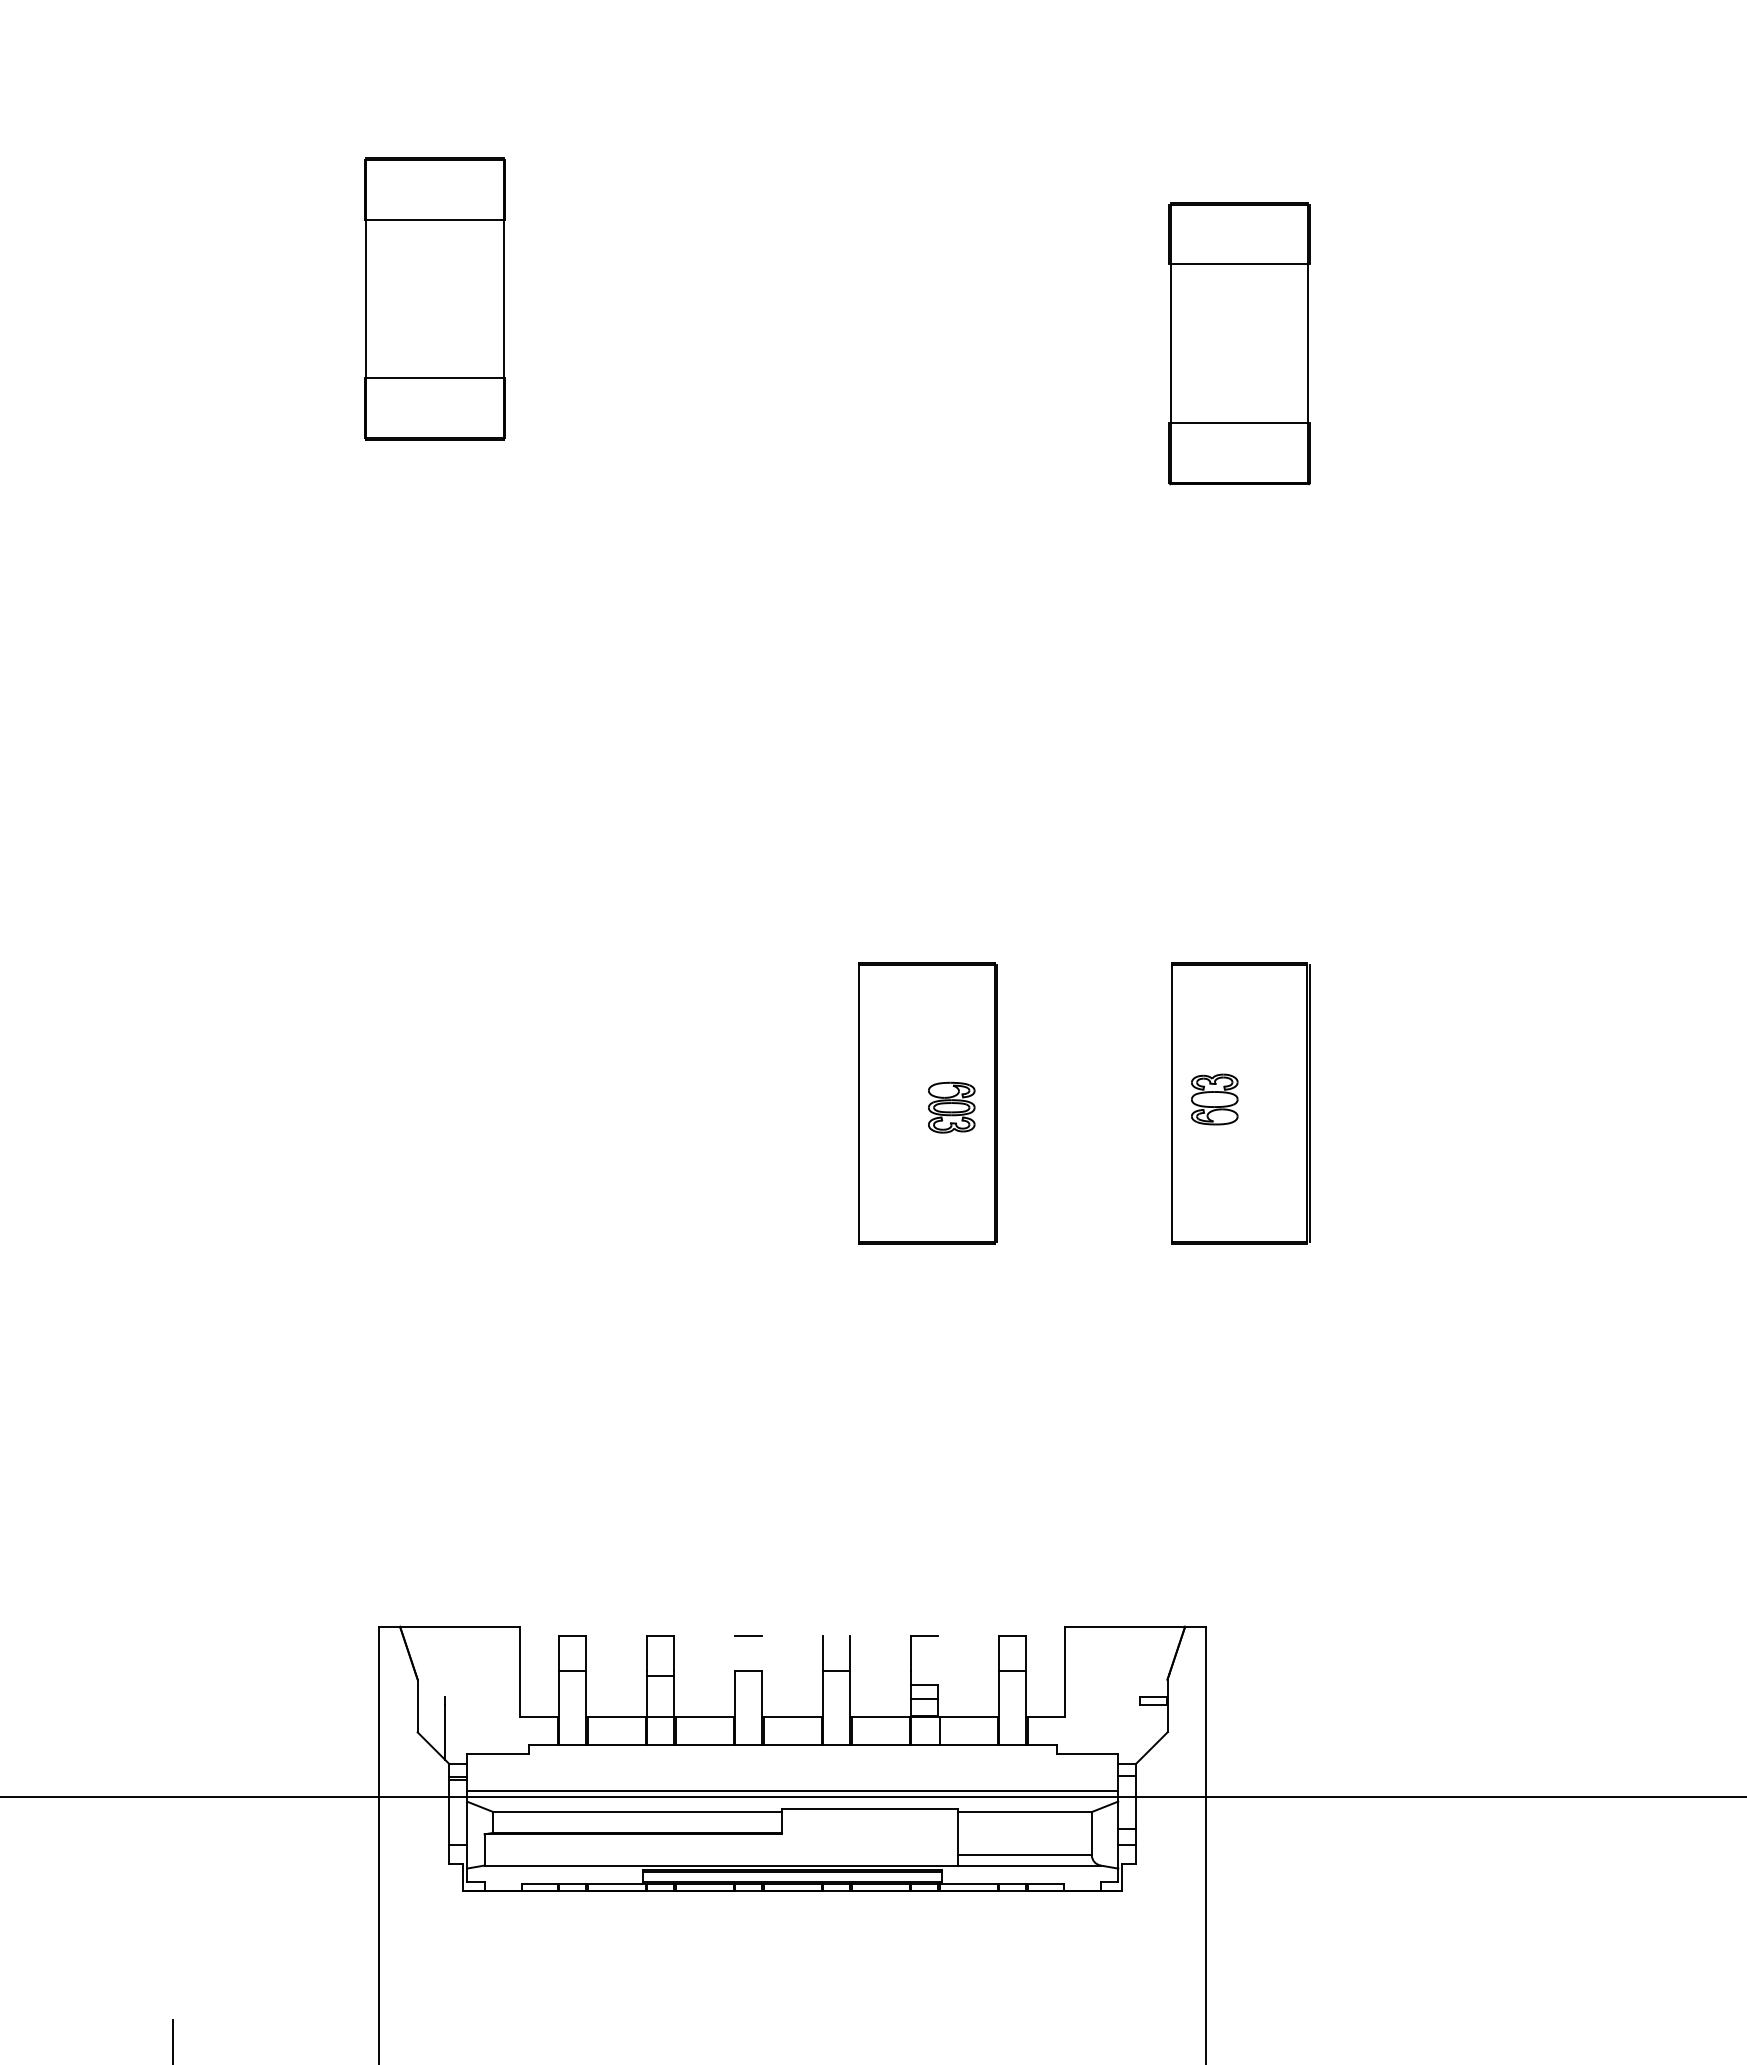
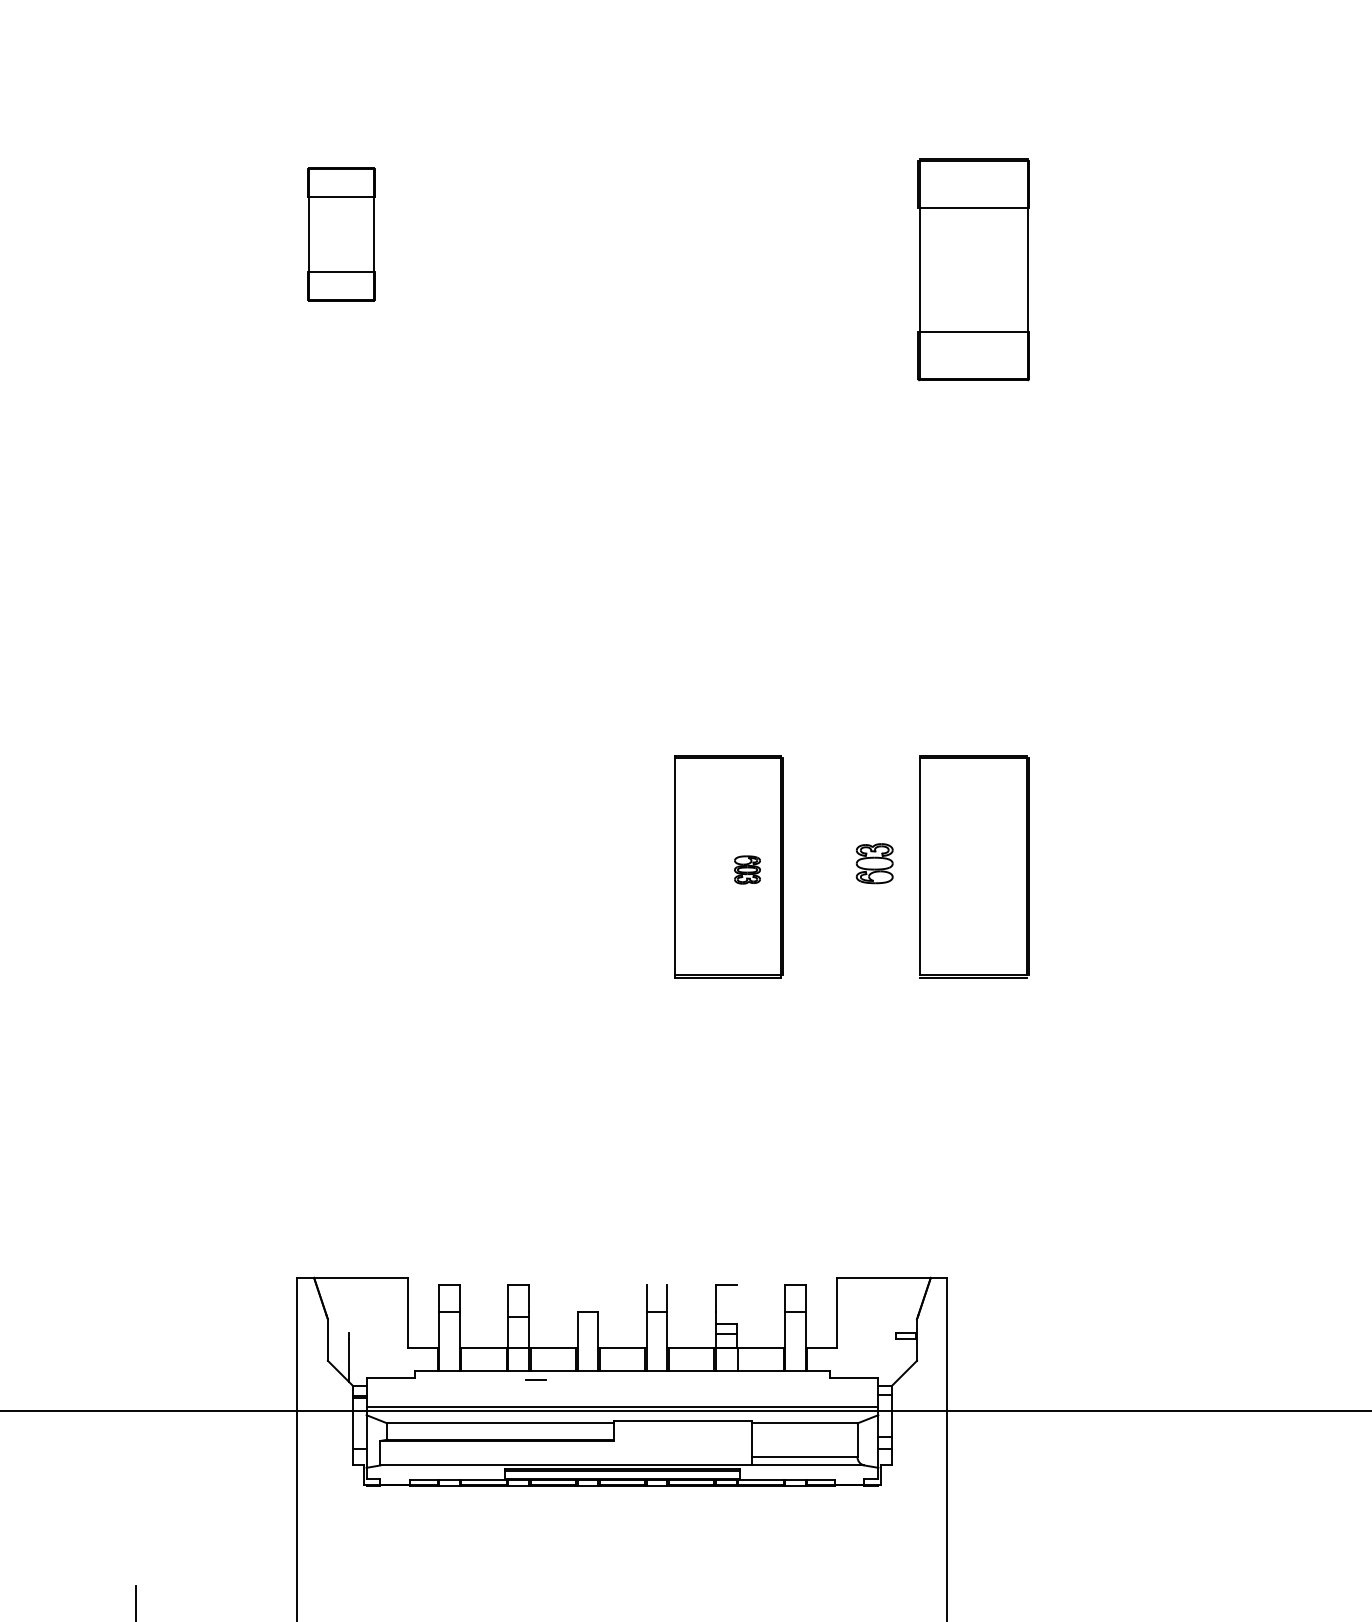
part: (434, 298) -> (341, 234), size x0.6
part: (1214, 1099) -> (874, 863), moved
part: (951, 1107) -> (747, 869), size x0.7
line: (748, 1635) -> (535, 1379), moved

